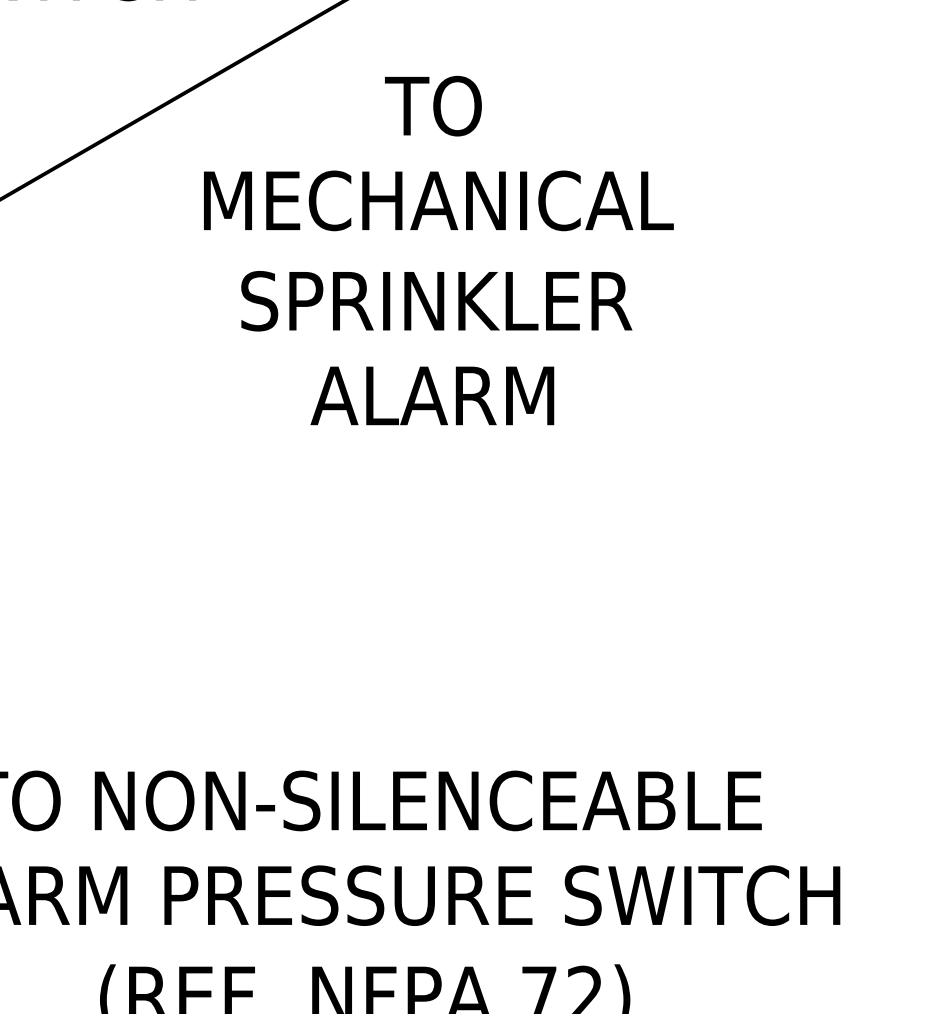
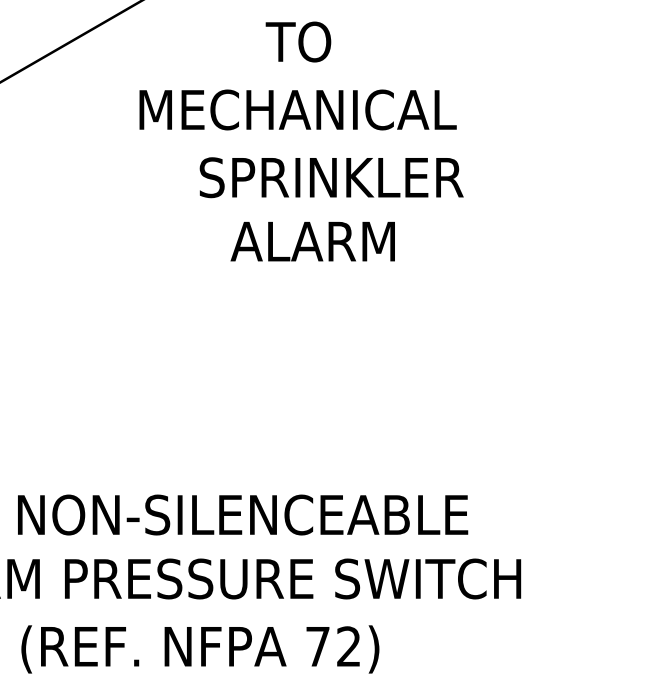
text: (433, 105) -> (298, 41), moved
text: (437, 200) -> (297, 109), moved
text: (436, 300) -> (331, 177), moved
text: (431, 395) -> (312, 241), moved

